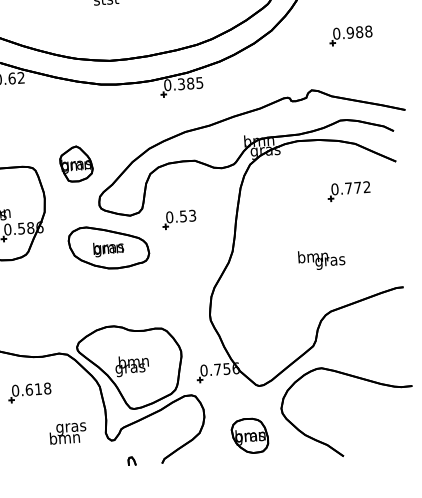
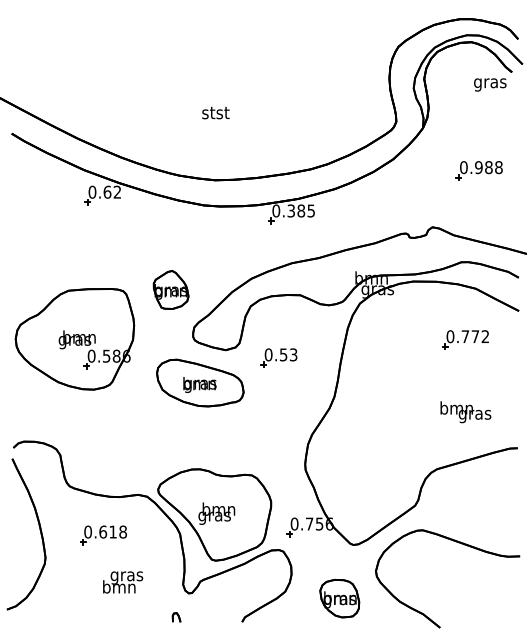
text: (321, 259) -> (465, 412), moved
text: (68, 433) -> (123, 582), moved
part: (131, 461) -> (176, 617), moved

